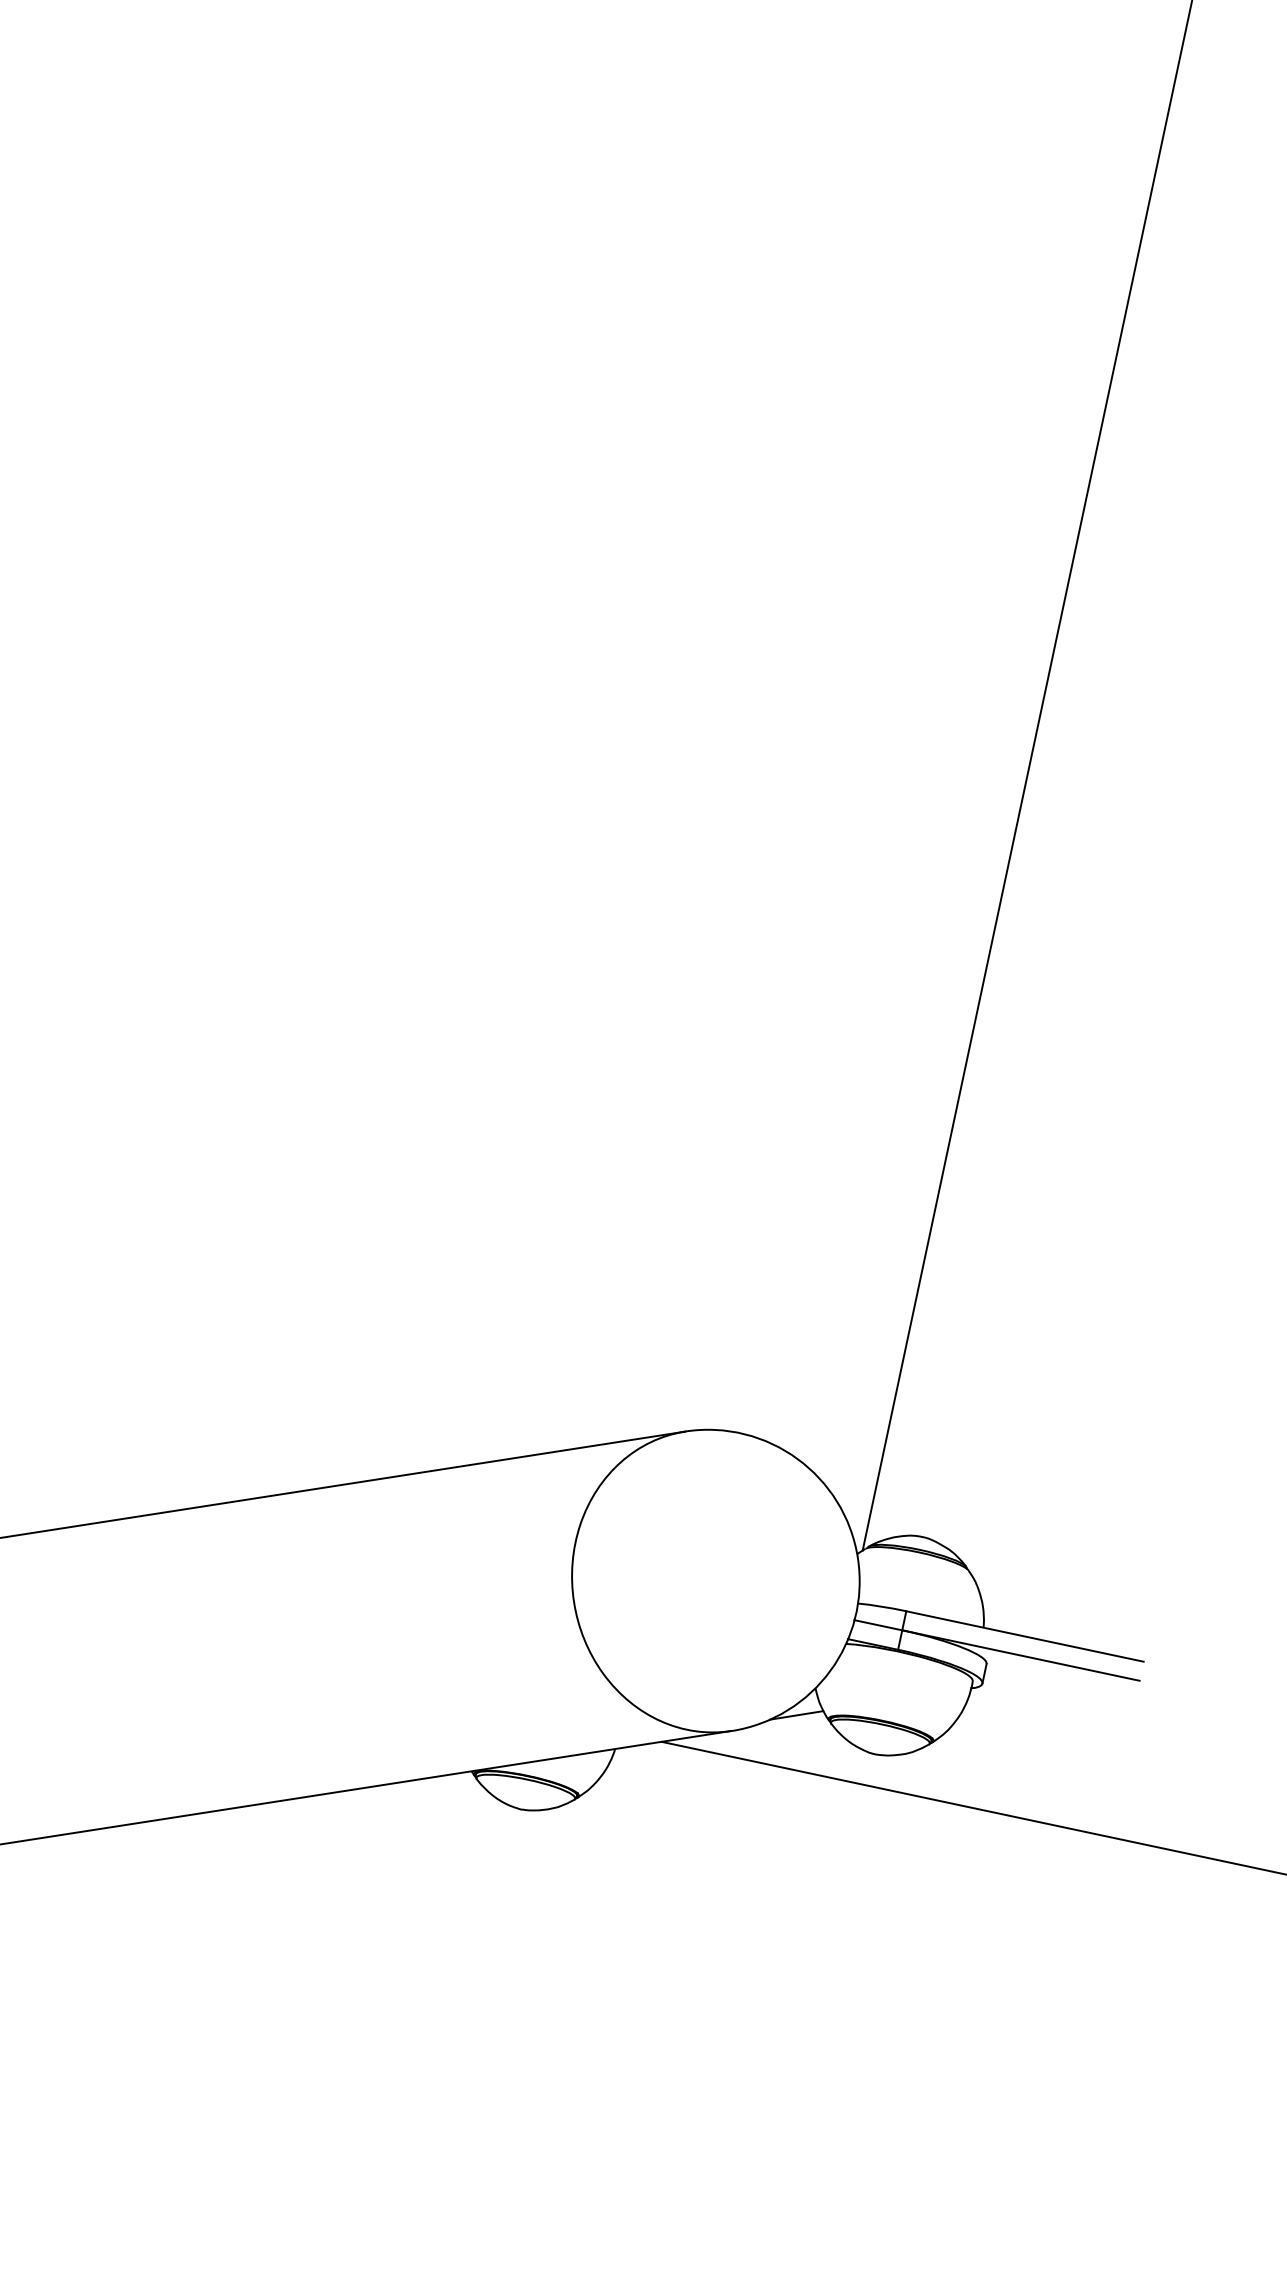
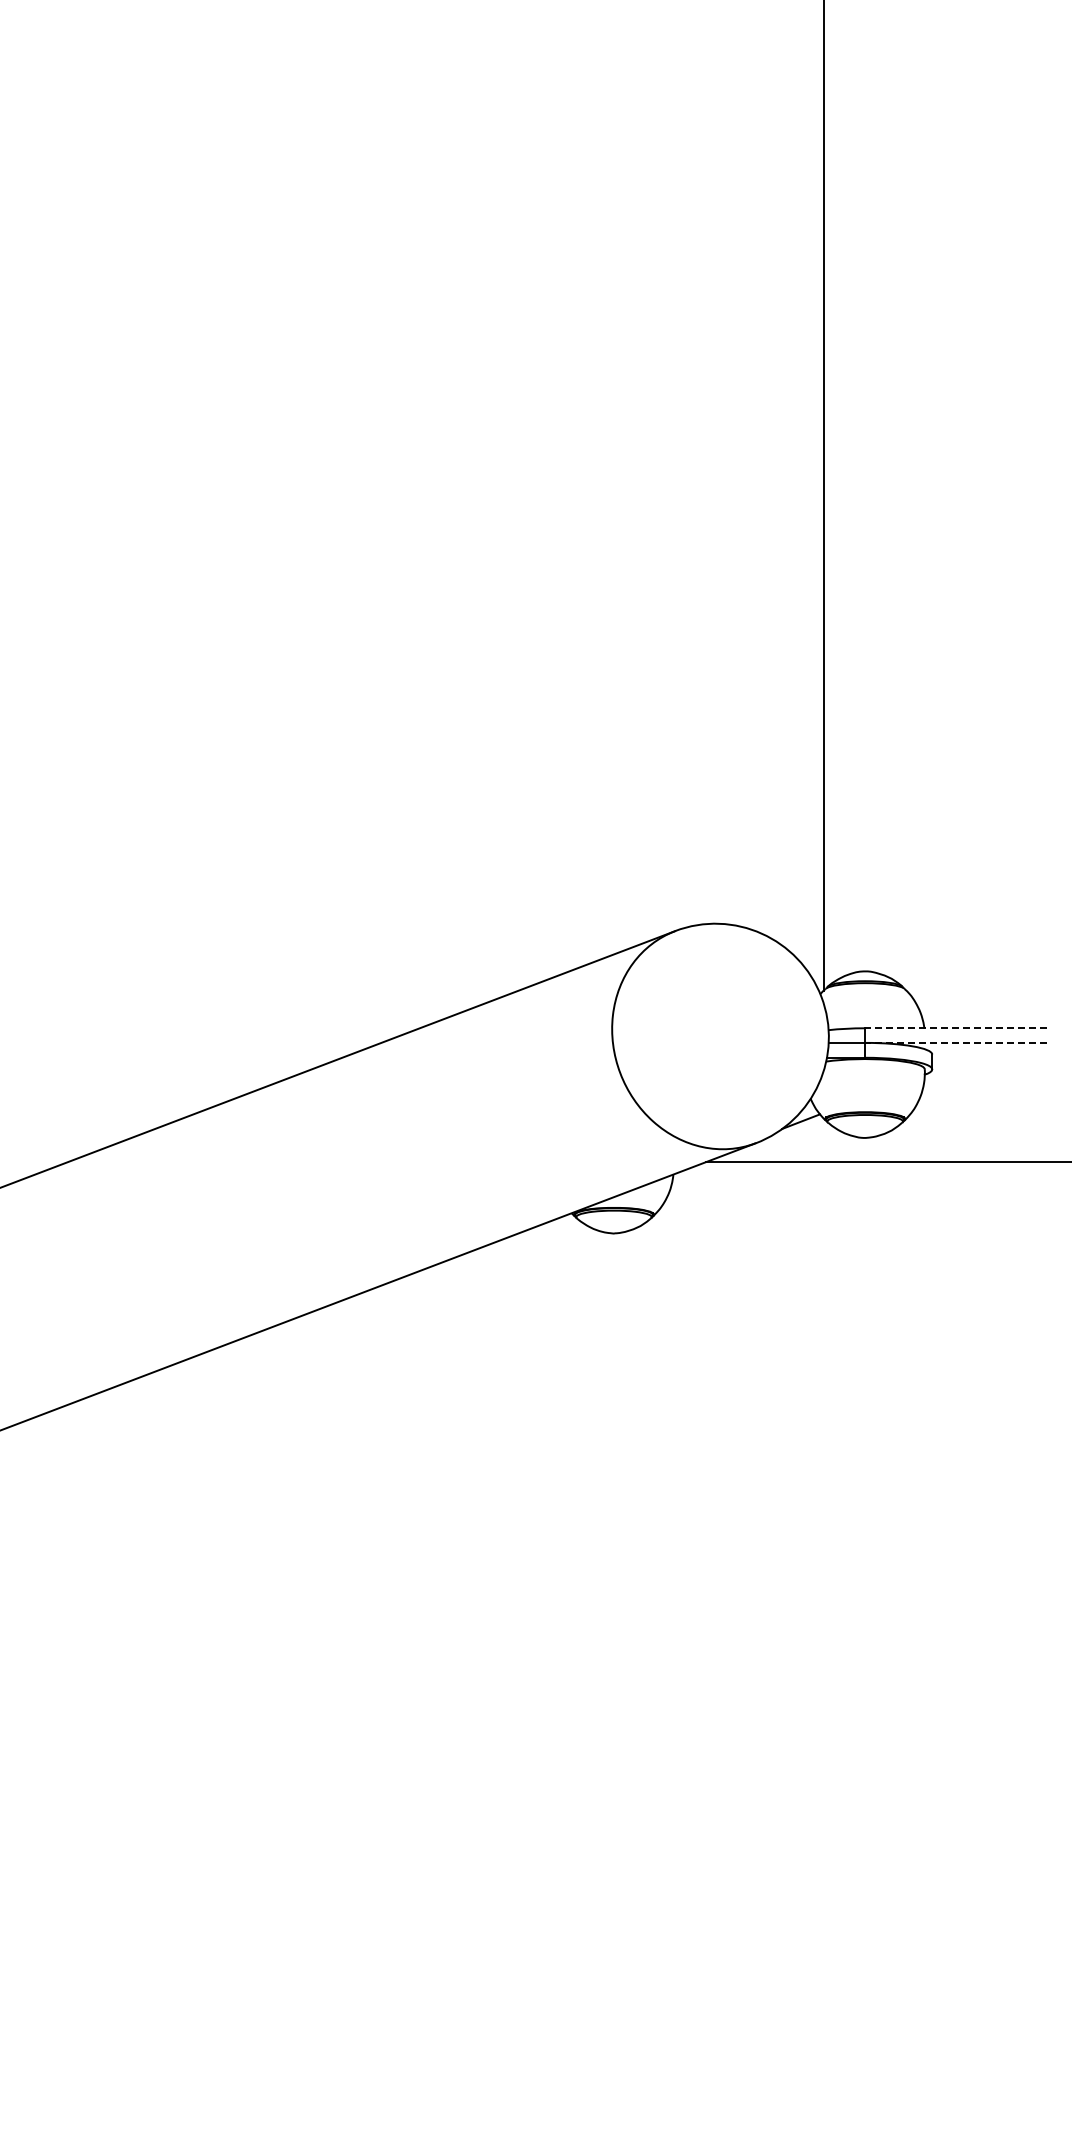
line: (1025, 1636) -> (956, 1028), solid -> dashed
line: (1021, 1655) -> (956, 1042), solid -> dashed

